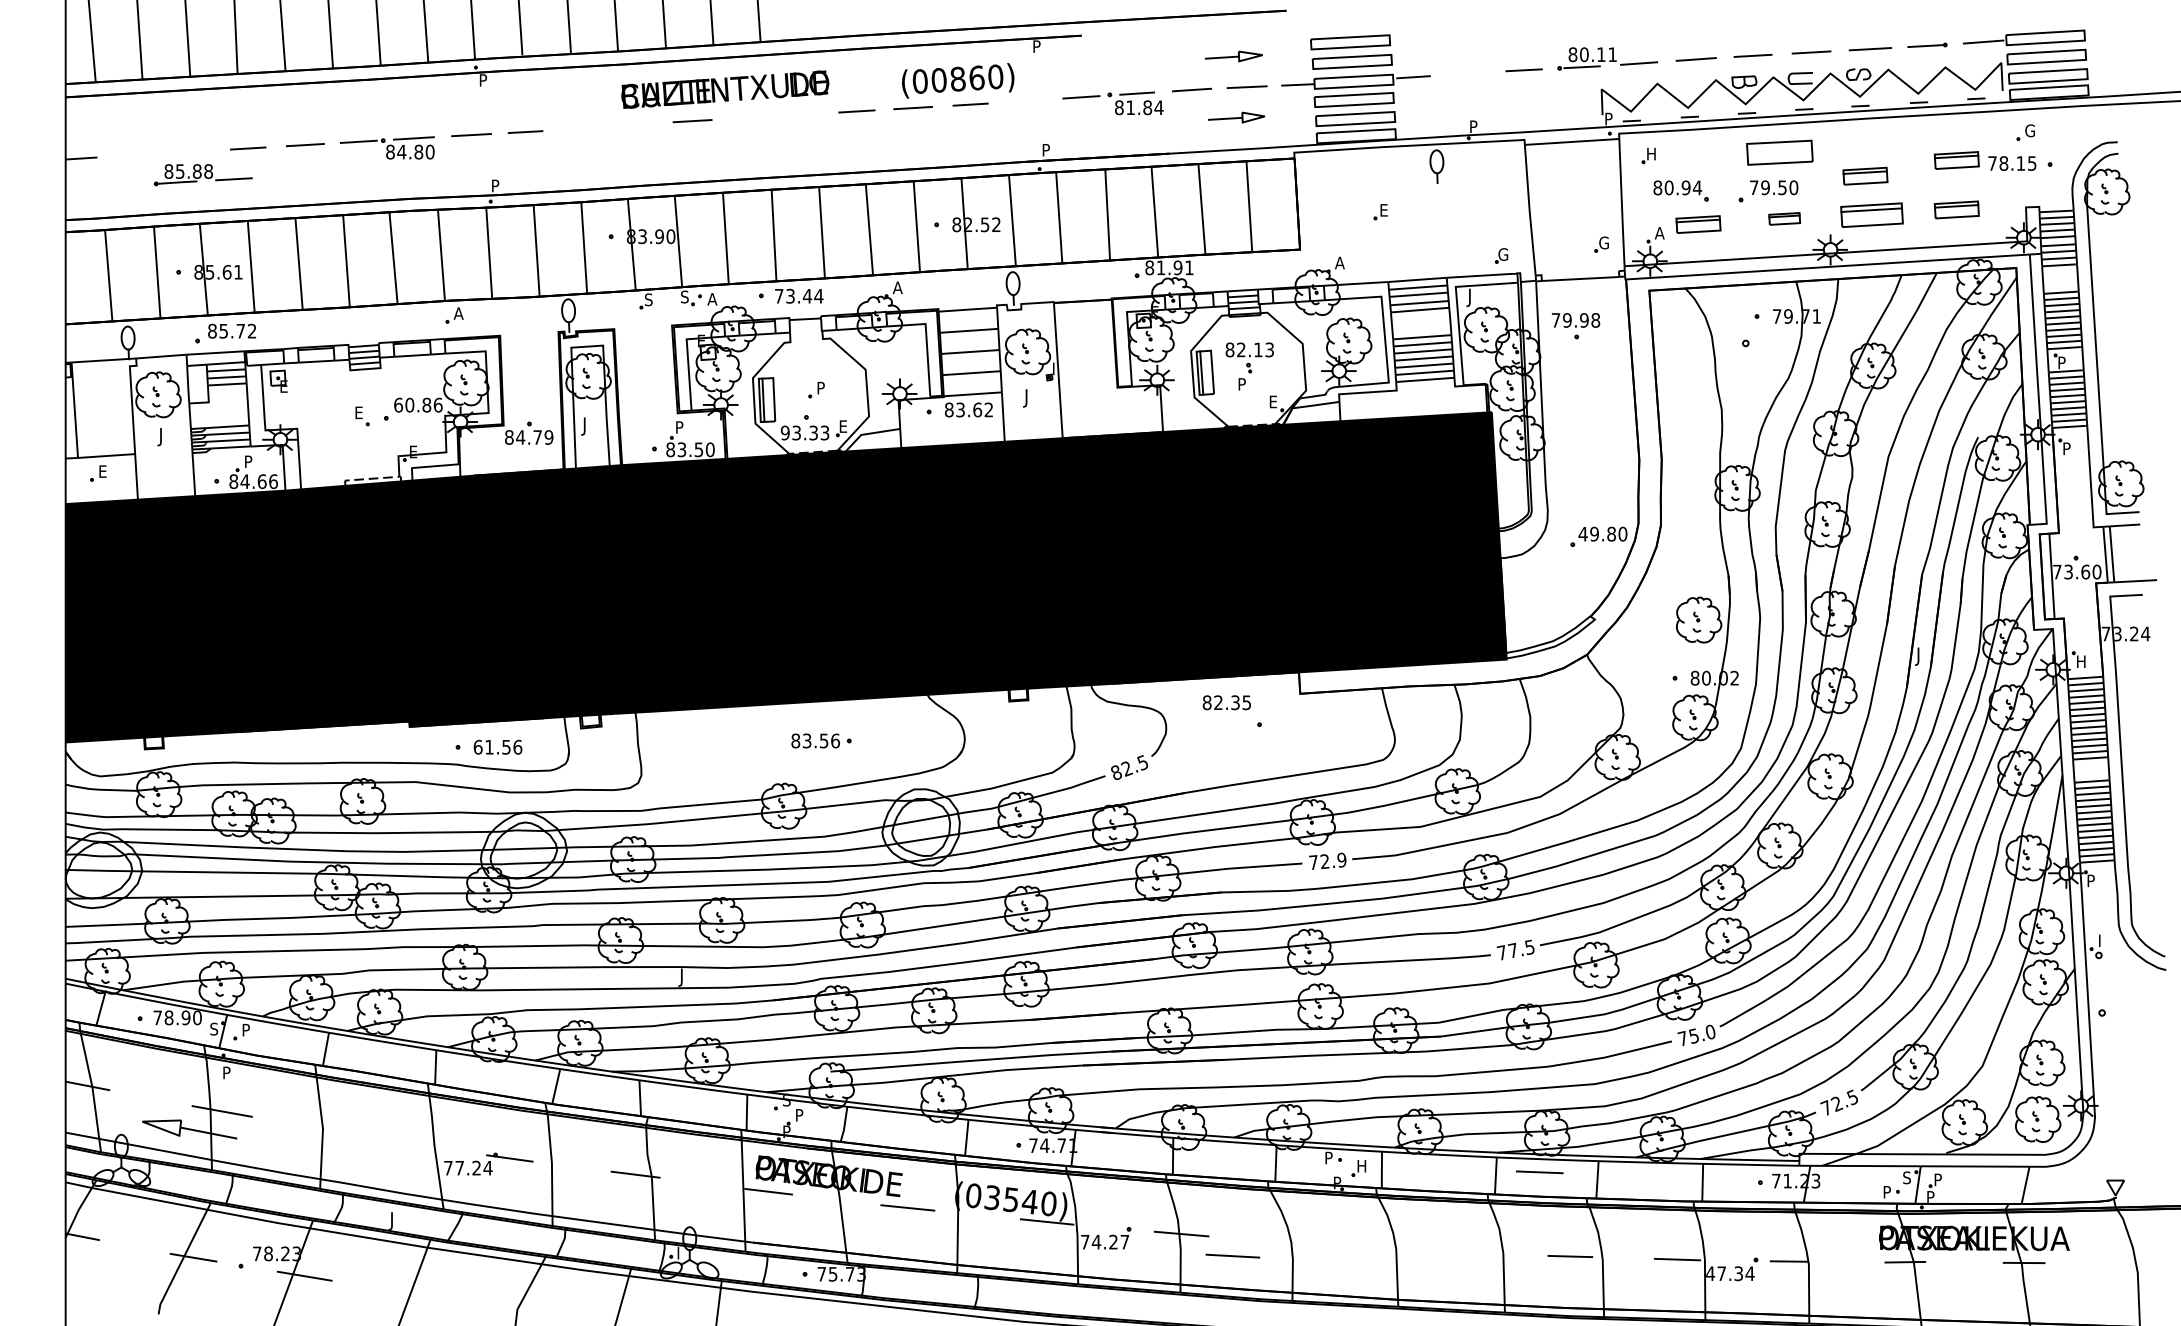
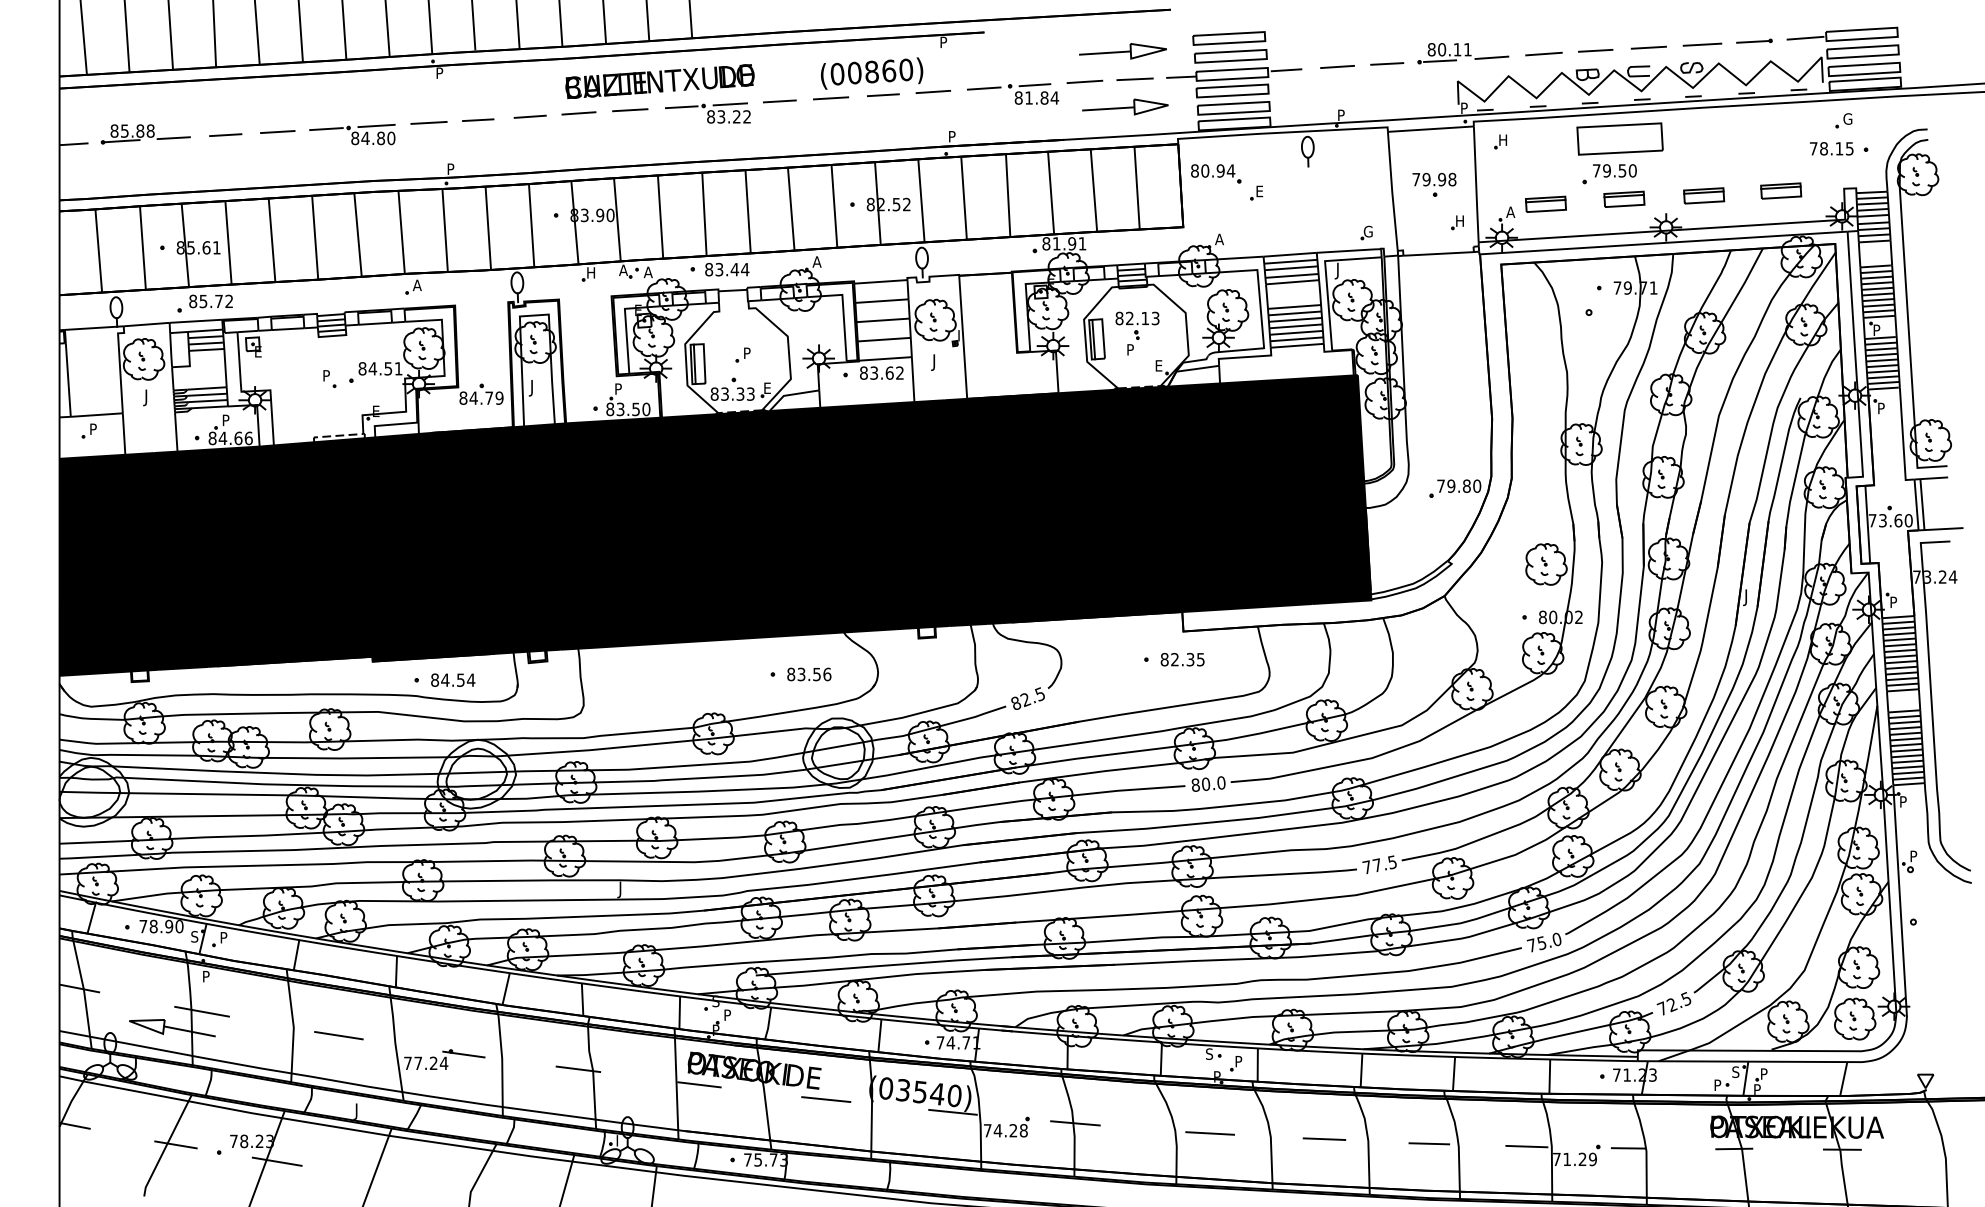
part: (1233, 56) -> (1122, 51), size x1.67
line: (1469, 73) -> (1337, 66), added
line: (1024, 100) -> (932, 91), added
part: (1236, 117) -> (1125, 106), size x1.67
part: (777, 123) -> (707, 112), added
line: (635, 124) -> (578, 113), added
line: (581, 128) -> (529, 116), added
part: (1779, 152) -> (1619, 138), size x1.43
part: (1957, 159) -> (1781, 145), removed
part: (202, 175) -> (145, 134), moved
part: (1864, 175) -> (1697, 159), removed
part: (1681, 190) -> (1216, 173), moved
part: (1872, 214) -> (1704, 195), size x0.71
part: (1784, 218) -> (1624, 198), size x1.43
text: (1603, 242) -> (1459, 220), G -> H
text: (779, 296) -> (709, 269), 73.44 -> 83.44
text: (685, 297) -> (623, 270), S -> A
text: (648, 299) -> (590, 272), S -> H
part: (1576, 325) -> (1434, 184), moved
text: (418, 404) -> (380, 368), 60.86 -> 84.51
text: (358, 412) -> (326, 375), E -> P
text: (785, 432) -> (714, 393), 93.33 -> 83.33
text: (102, 470) -> (93, 428), E -> P
text: (1582, 533) -> (1440, 485), 49.80 -> 79.80
text: (2082, 660) -> (1895, 601), H -> P
text: (1226, 702) -> (1182, 659), moved
text: (815, 740) -> (809, 674), moved
text: (498, 746) -> (453, 679), 61.56 -> 84.54
text: (1327, 860) -> (1208, 783), 72.9 -> 80.0
text: (2103, 937) -> (1914, 853), I -> P
line: (372, 1137) -> (338, 1035), added
text: (1328, 1157) -> (1209, 1053), P -> S
text: (1362, 1166) -> (1240, 1061), H -> P
line: (1539, 1171) -> (1324, 1138), moved
text: (1124, 1241) -> (1023, 1130), 74.27 -> 74.28
line: (1232, 1256) -> (1209, 1133), moved
text: (1730, 1273) -> (1575, 1159), 47.34 -> 71.29

